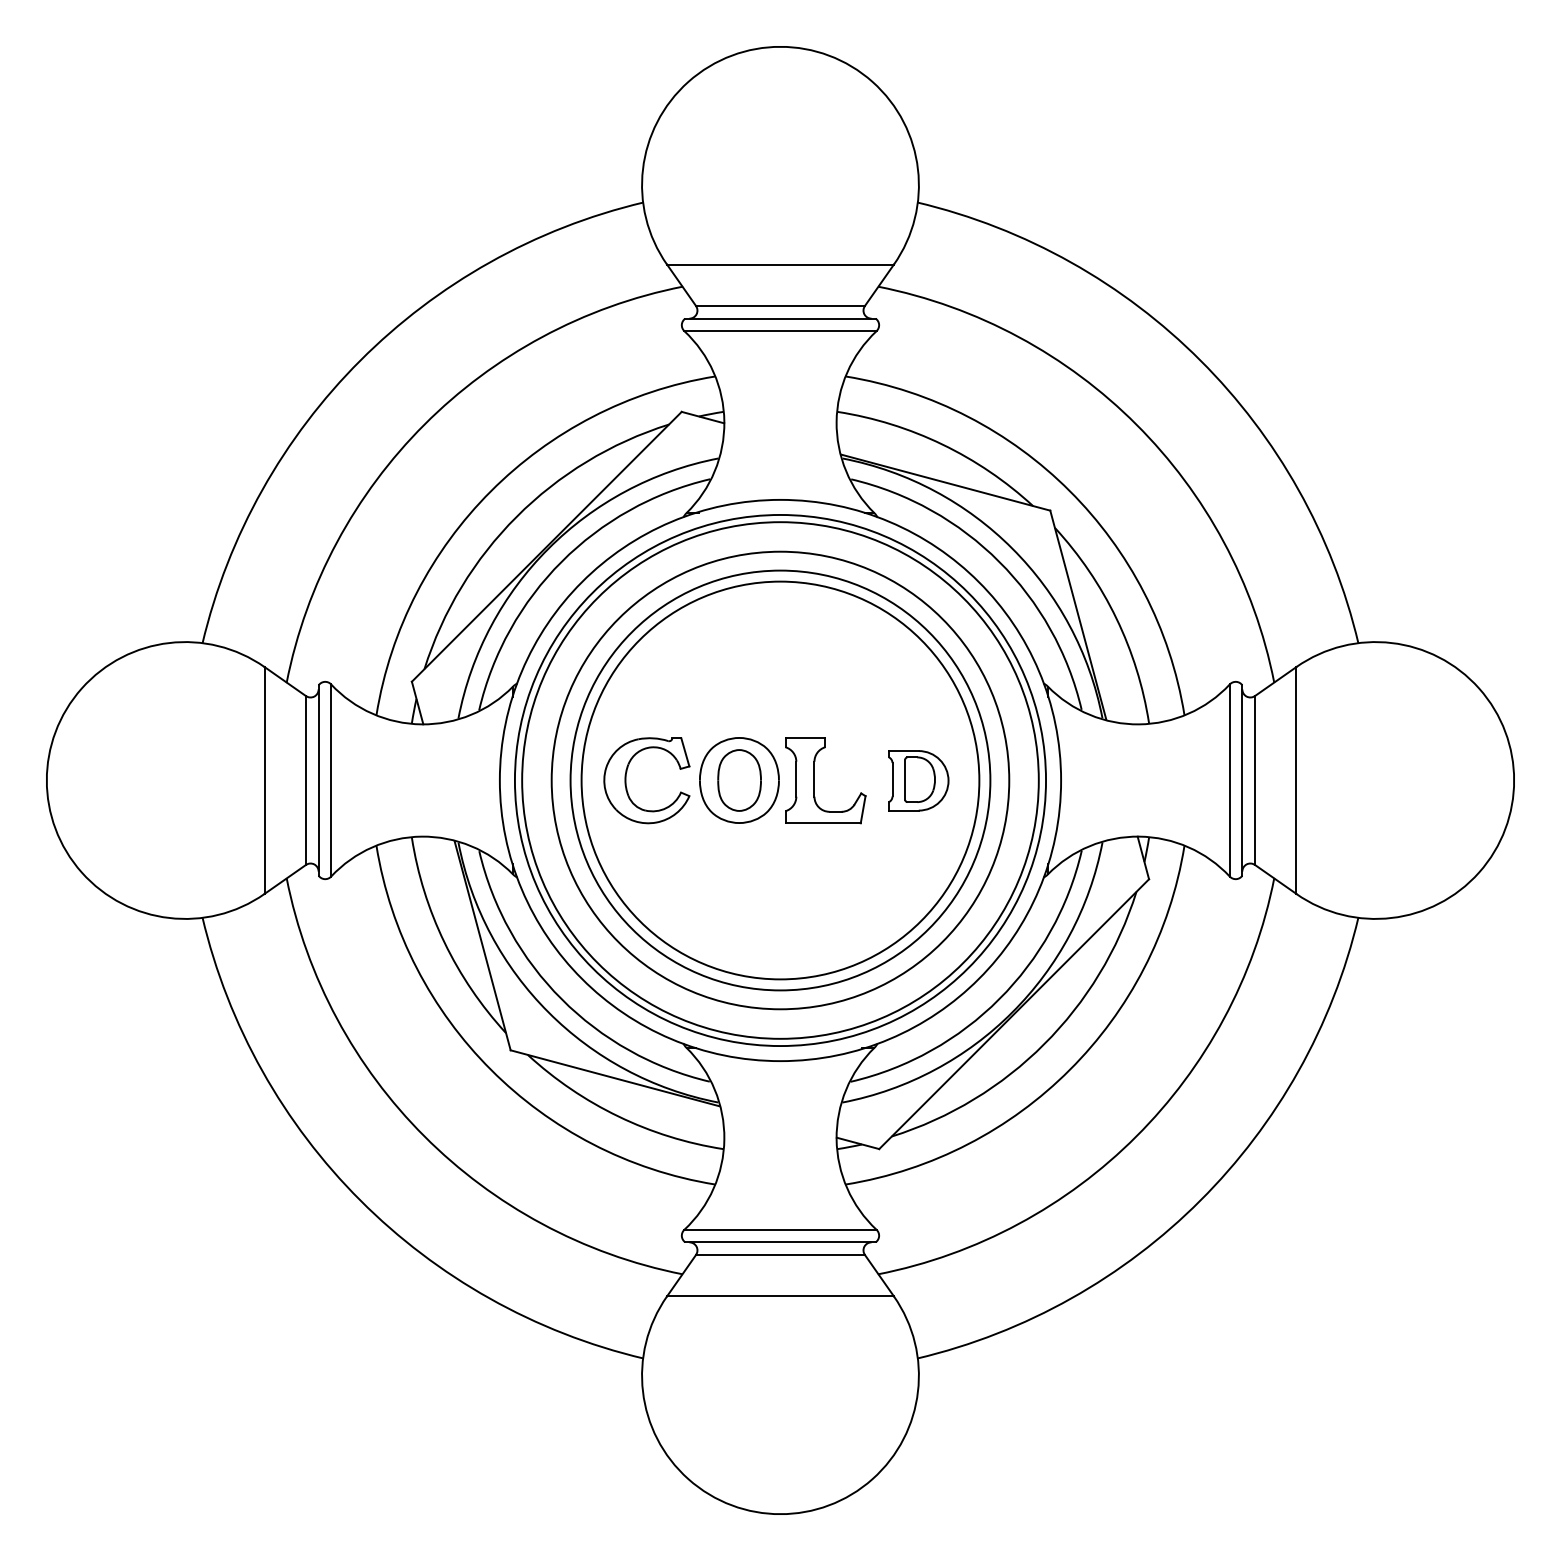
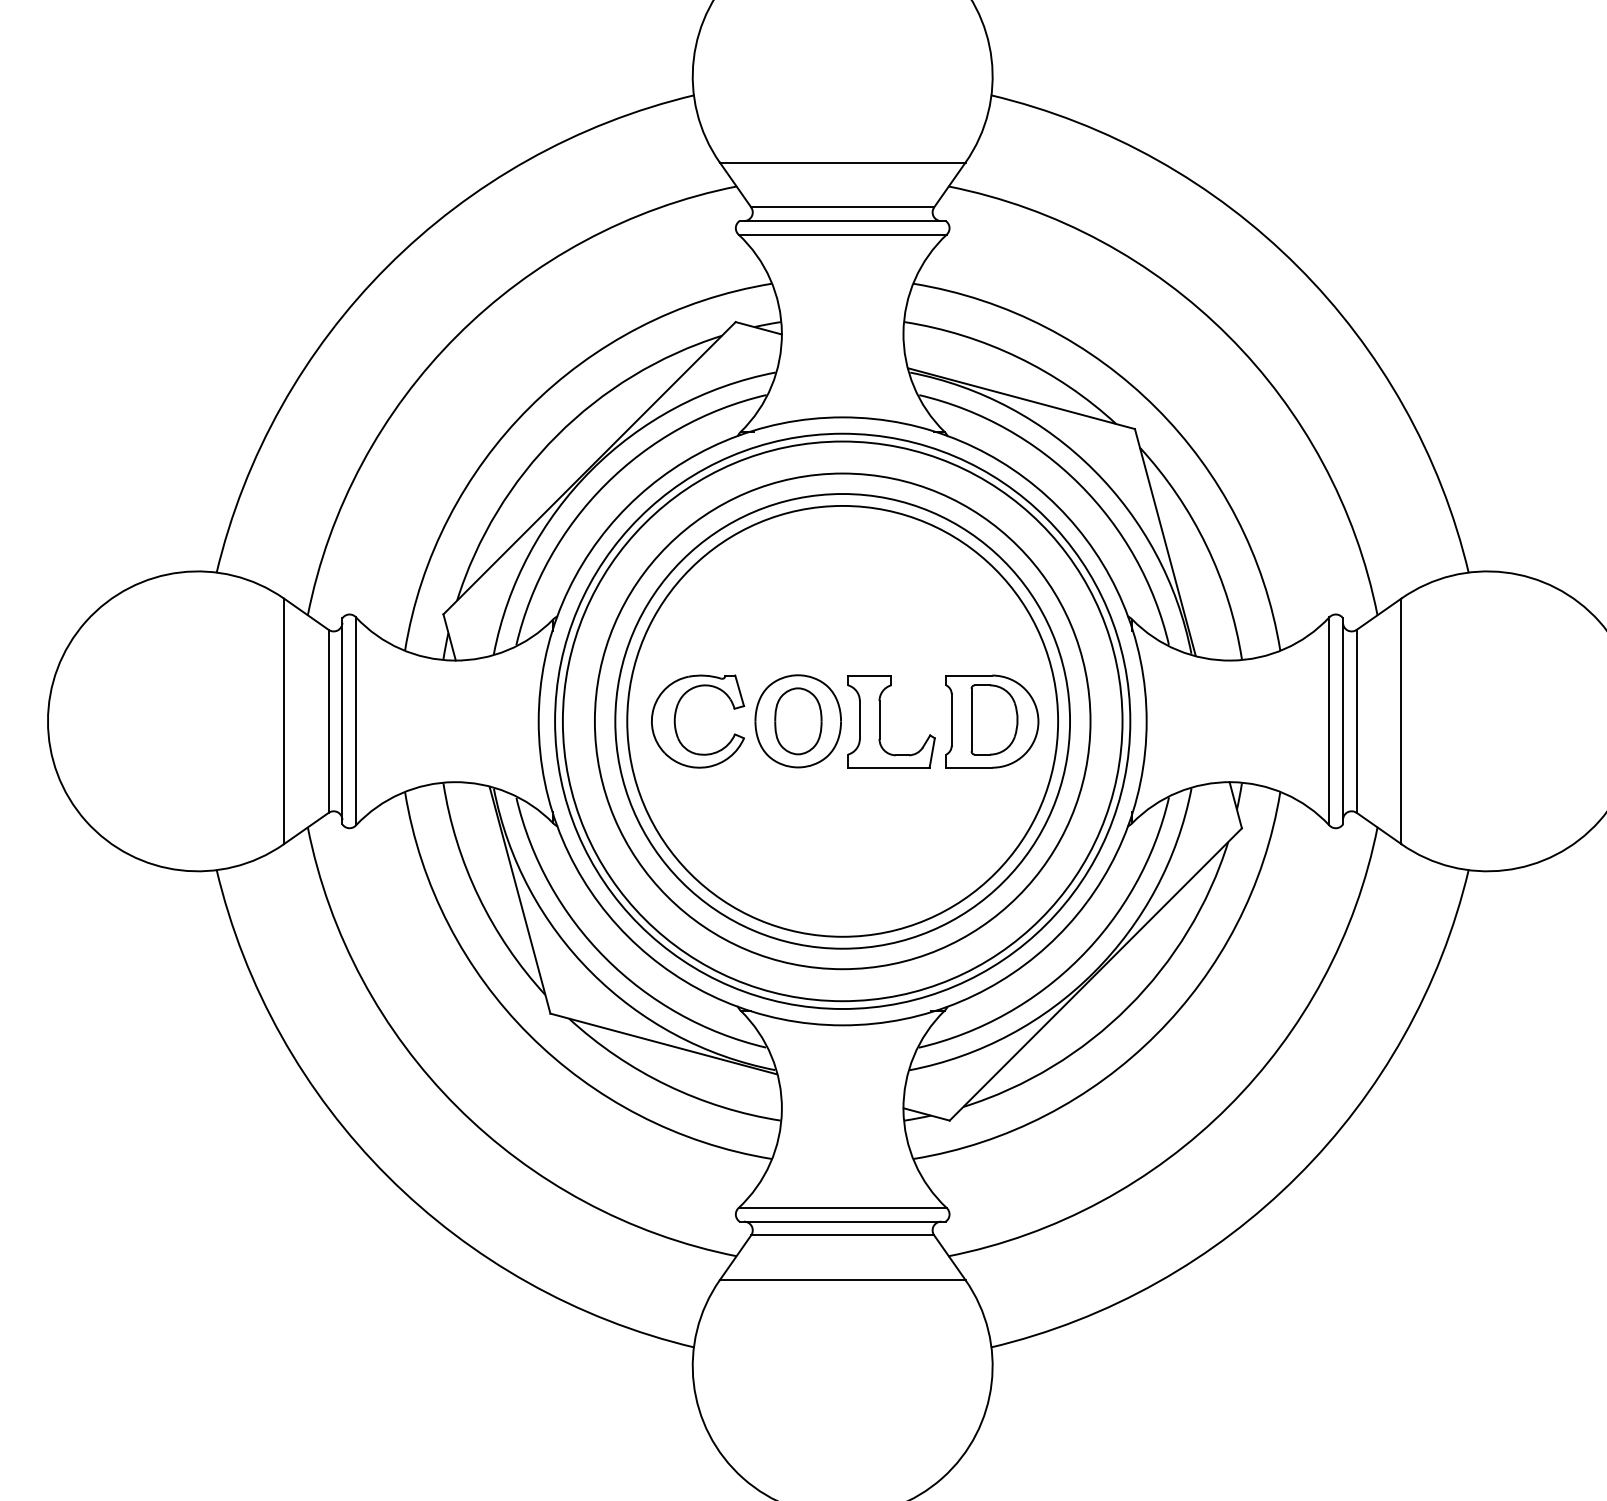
part: (918, 780) -> (992, 721), size x1.43

